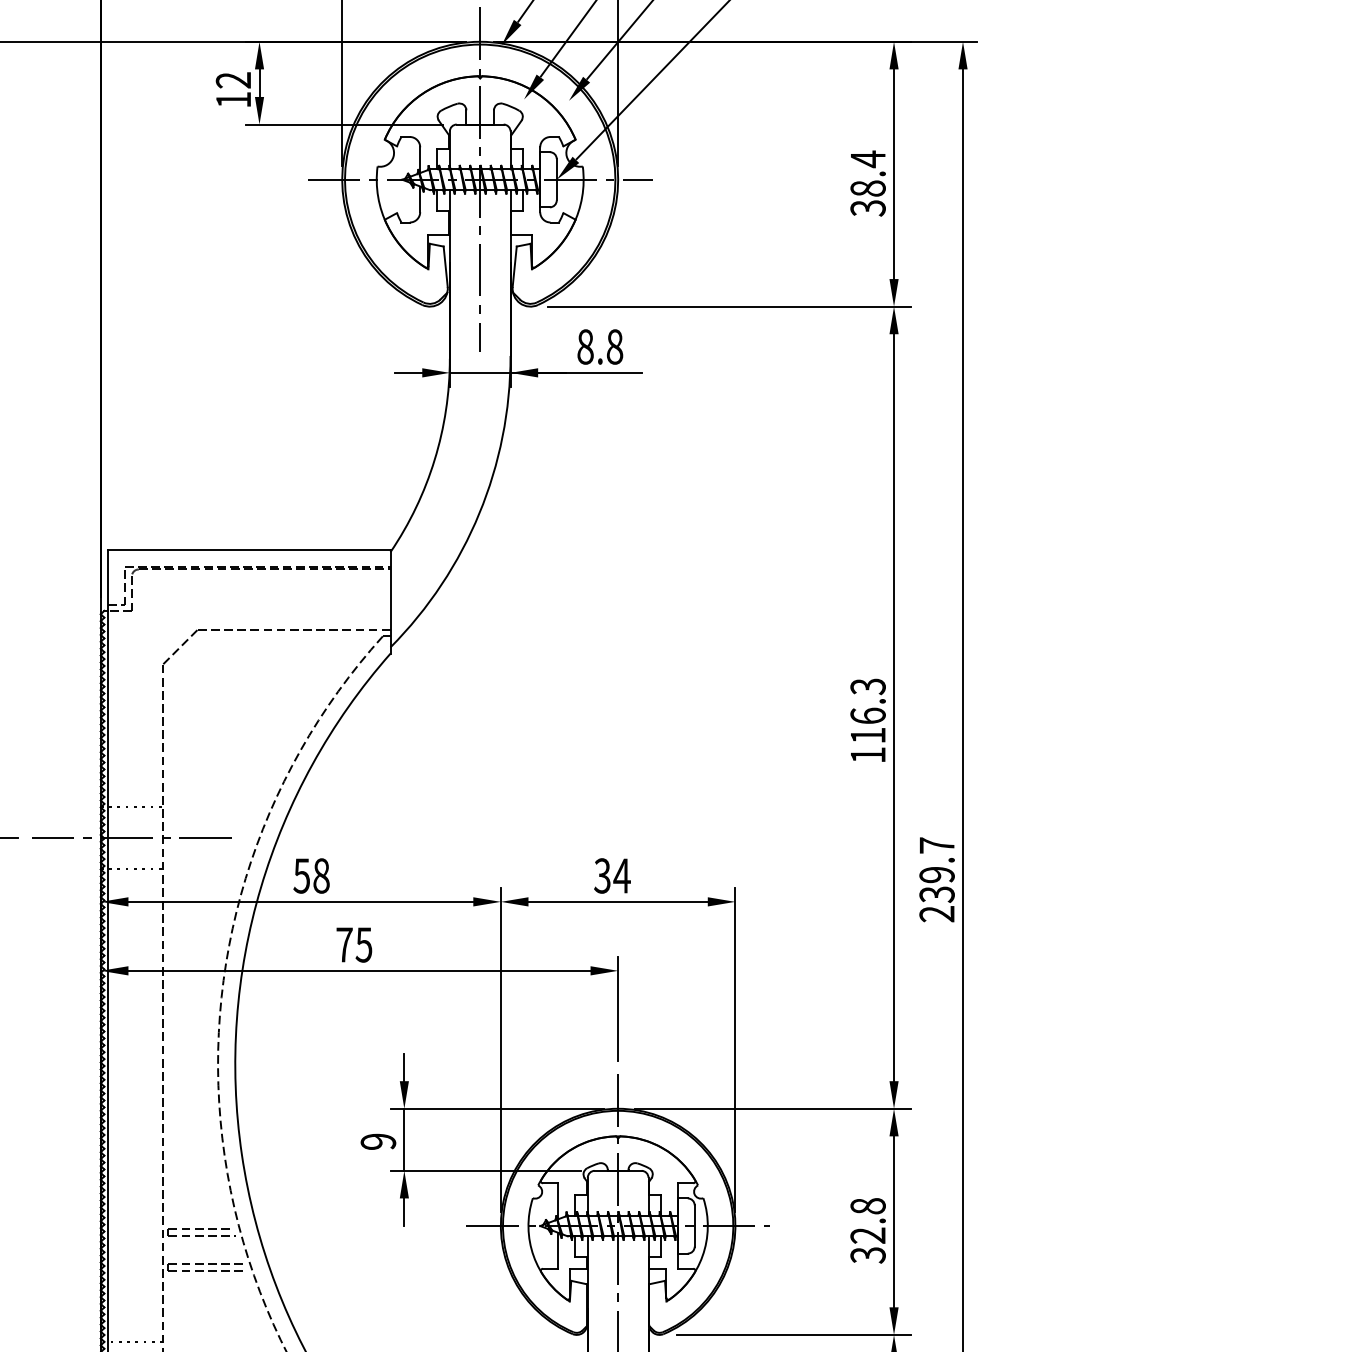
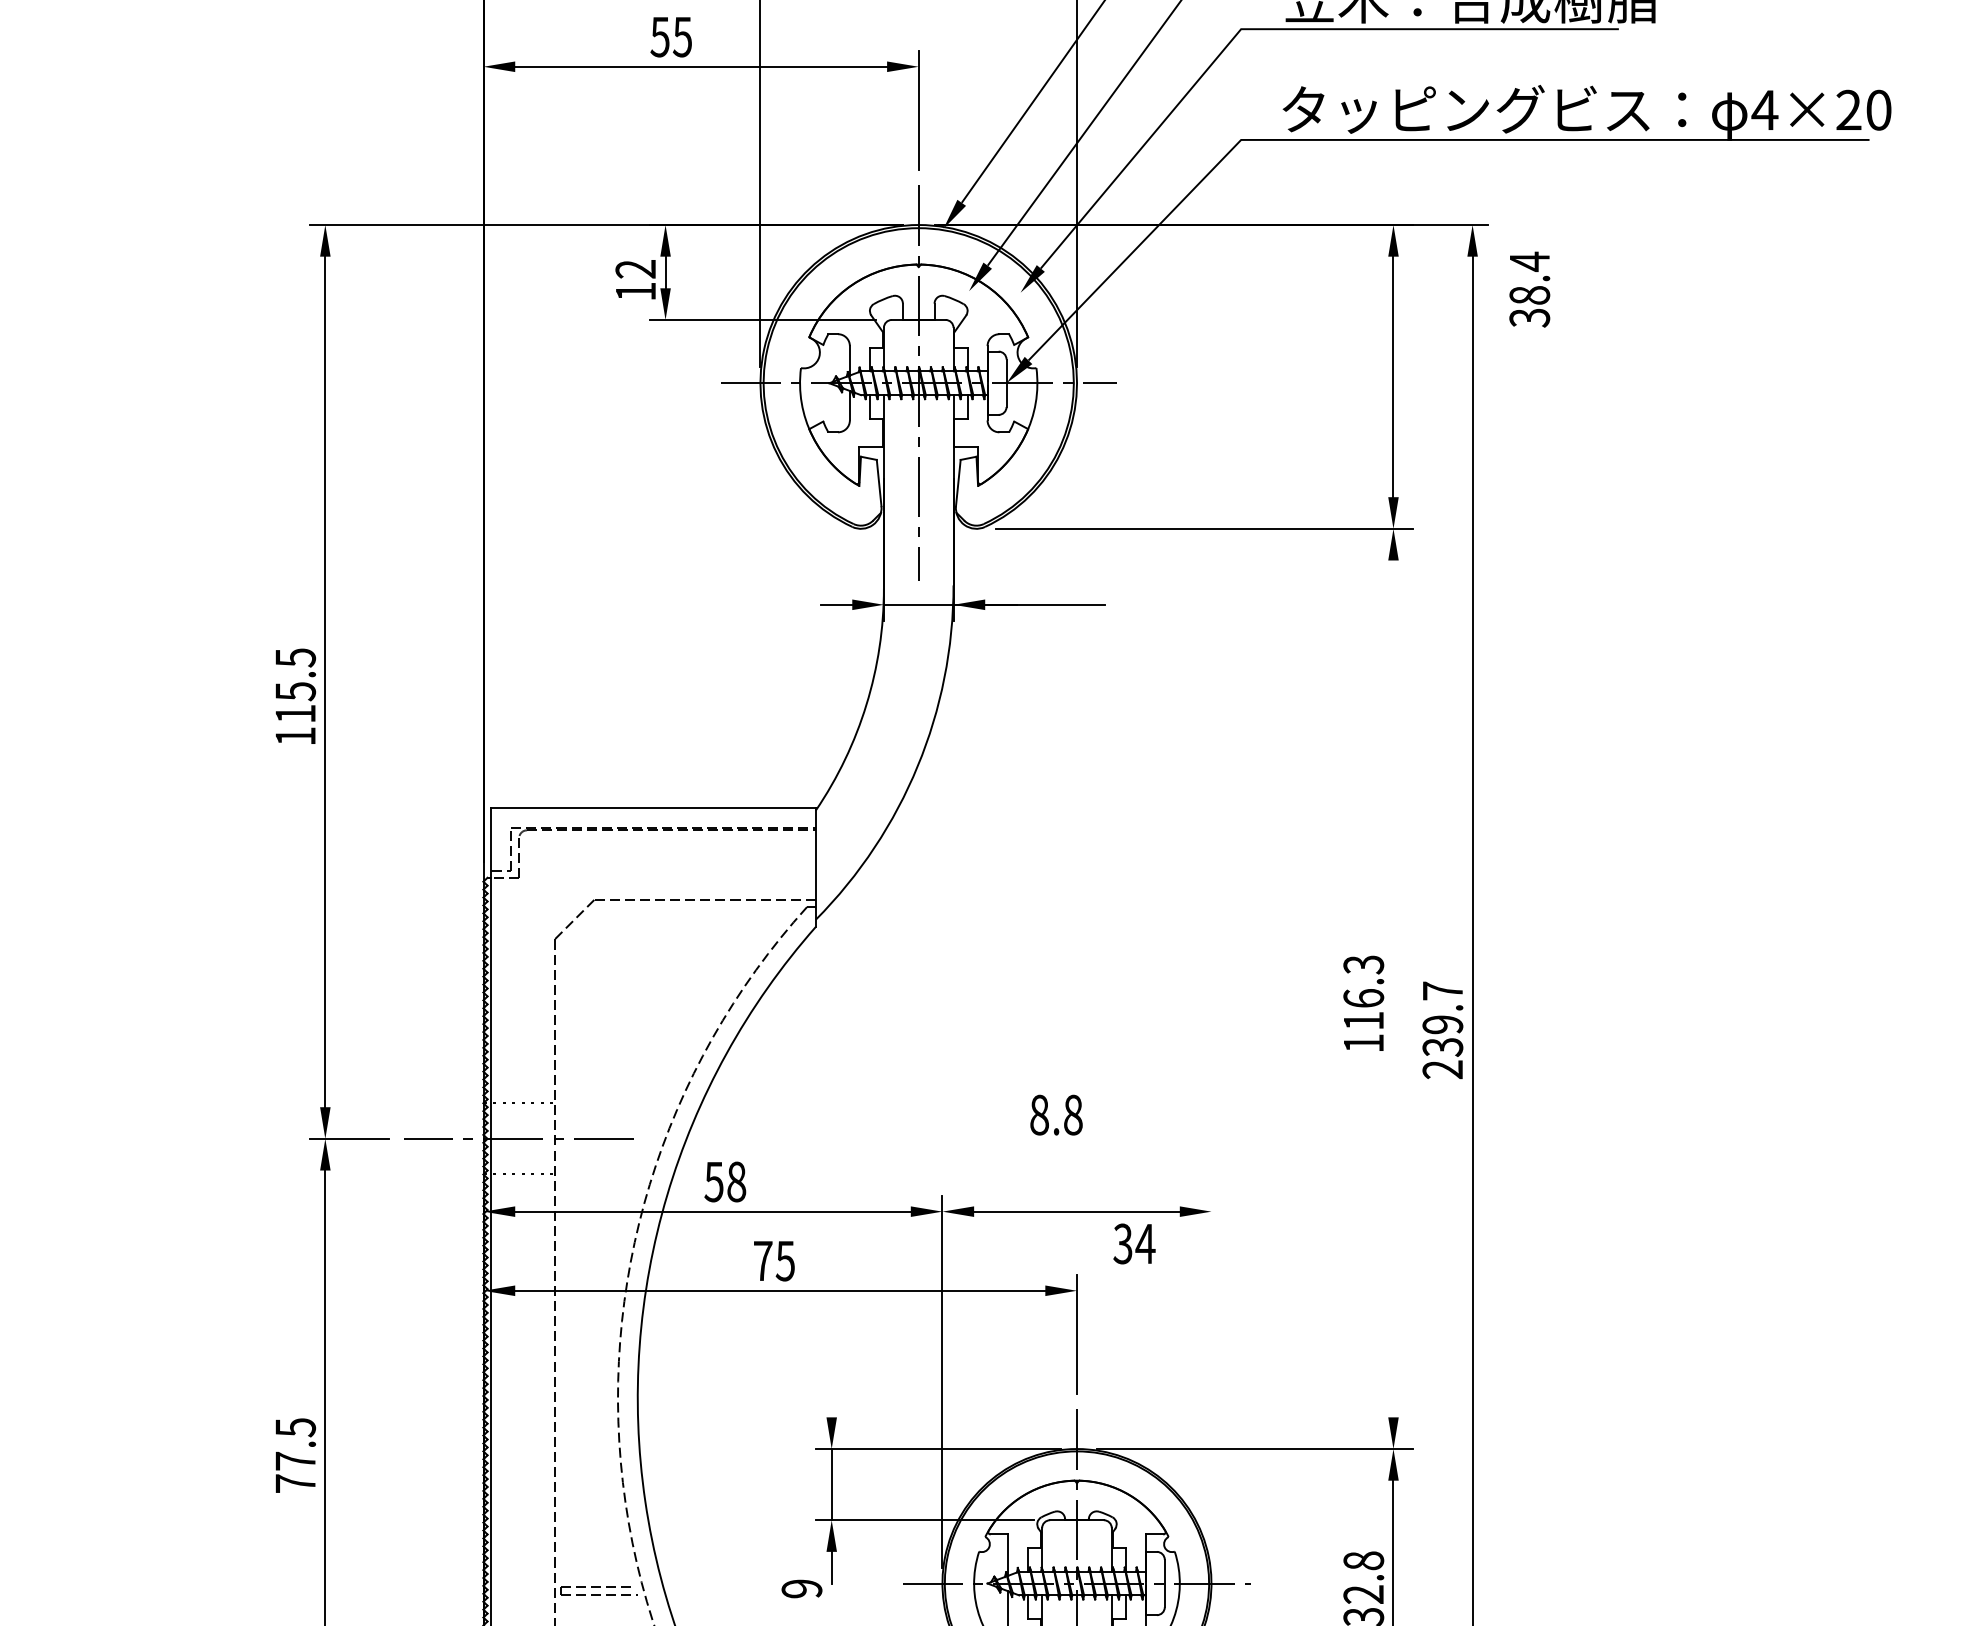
text: (867, 183) -> (1529, 289), moved
text: (600, 346) -> (1056, 1114), moved
line: (894, 707) -> (1393, 988), removed
text: (612, 875) -> (1134, 1243), moved
text: (936, 879) -> (1442, 1030), moved
line: (735, 1049) -> (1211, 1381), removed
line: (404, 1067) -> (831, 1401), removed
text: (378, 1141) -> (801, 1588), moved

